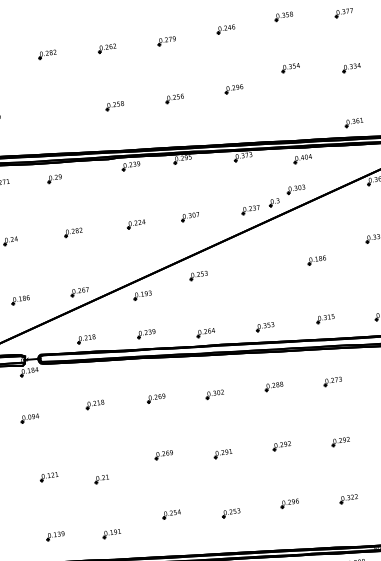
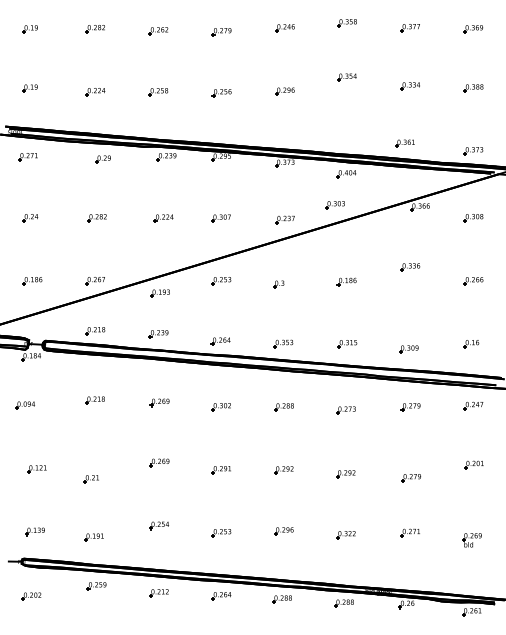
part: (55, 114) -> (95, 92), added
part: (53, 178) -> (102, 159), moved
part: (274, 202) -> (278, 284), moved

